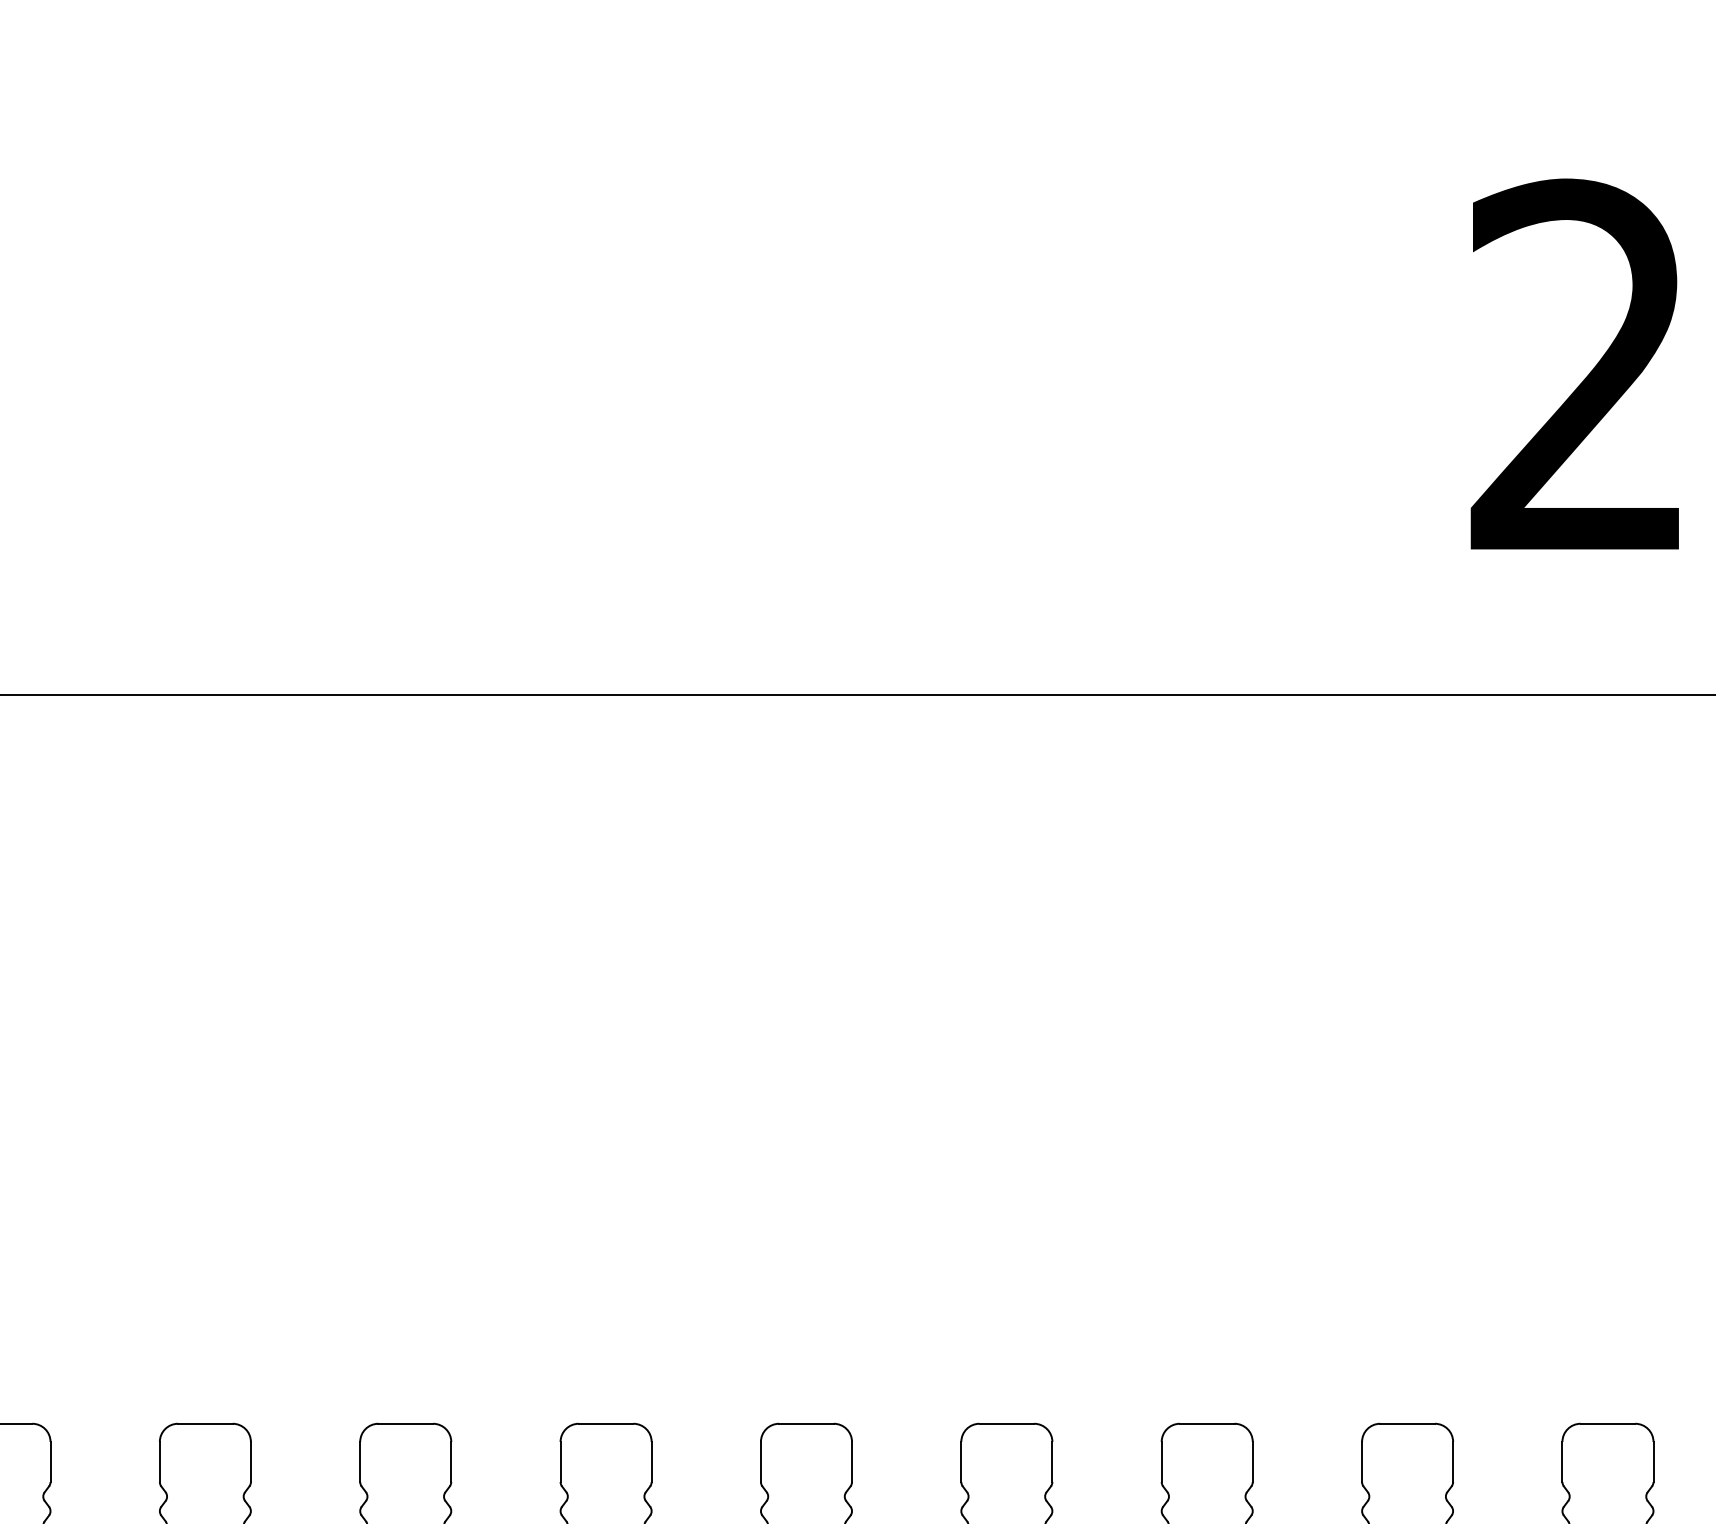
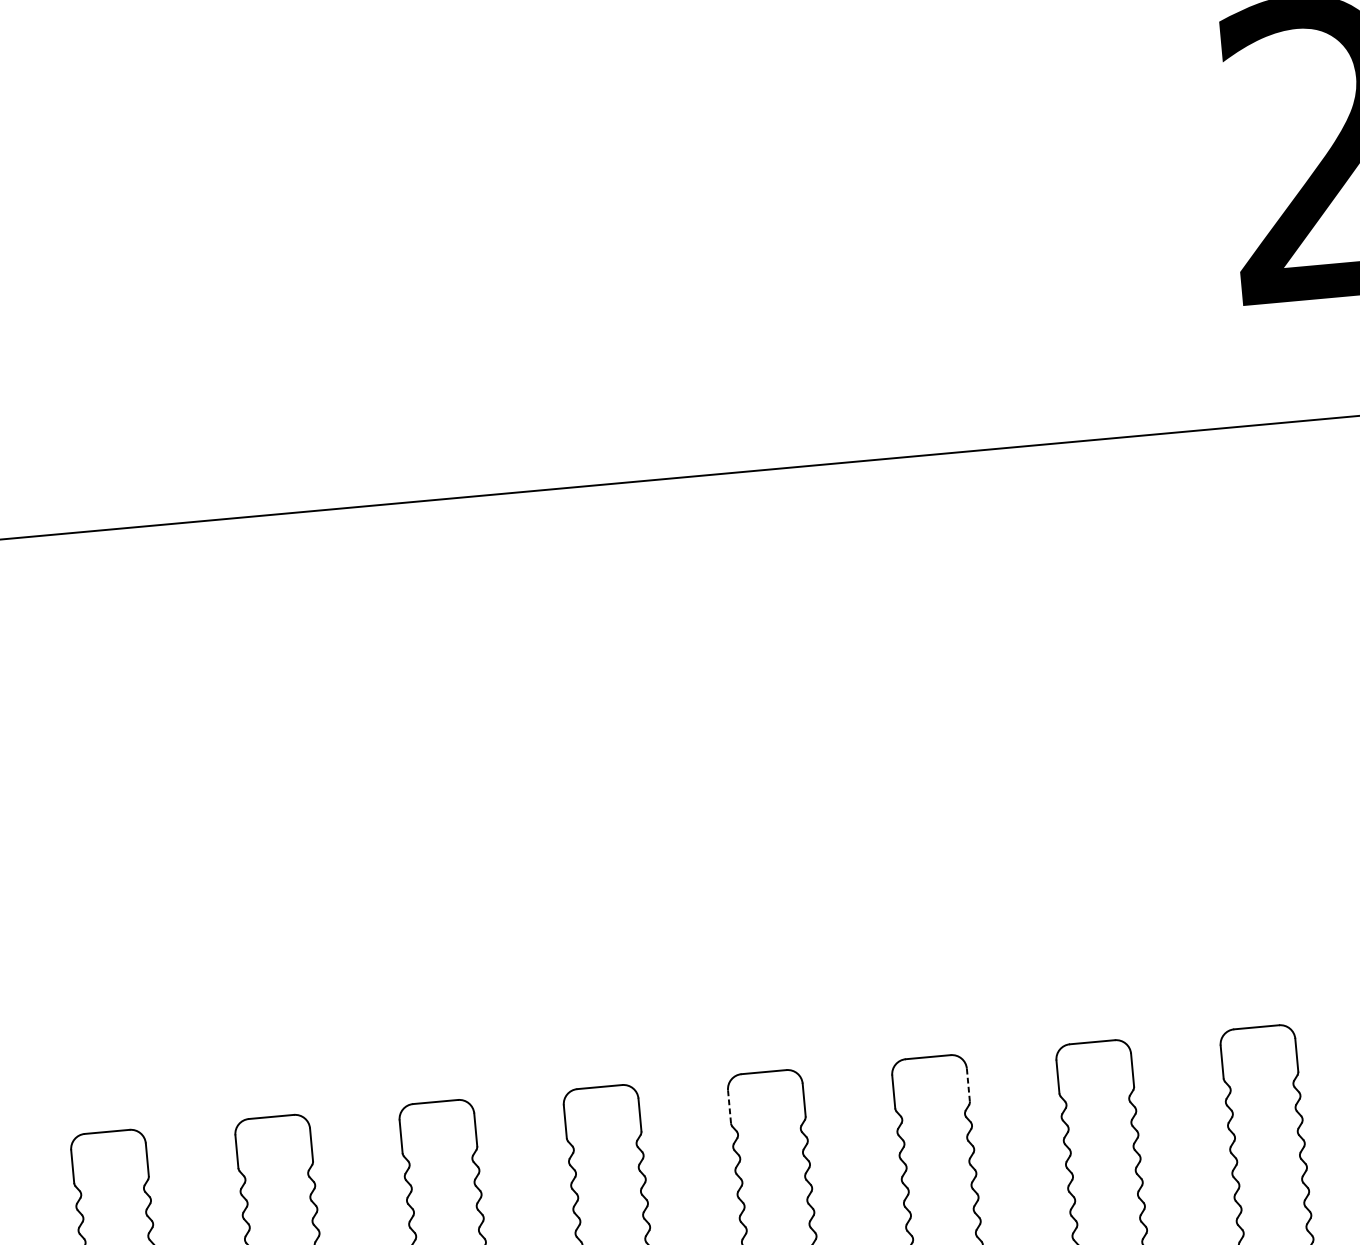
line: (1052, 1461) -> (968, 1084), solid -> dashed
line: (760, 1462) -> (729, 1107), solid -> dashed

